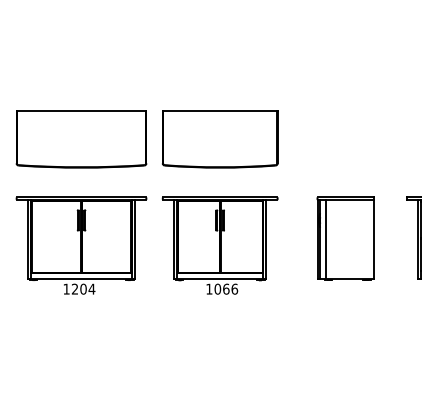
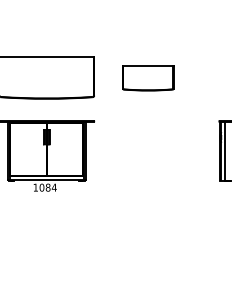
part: (220, 139) -> (148, 78), size x0.6
part: (219, 245) -> (147, 155), removed
text: (78, 288) -> (44, 187), 1204 -> 1084

